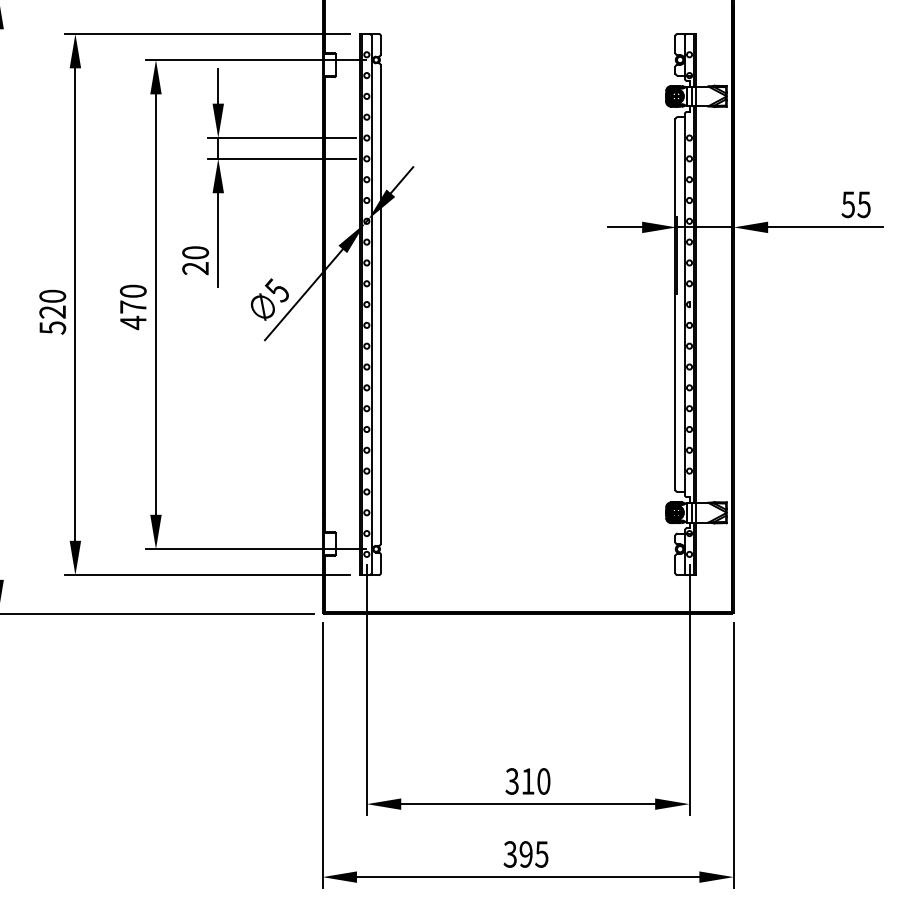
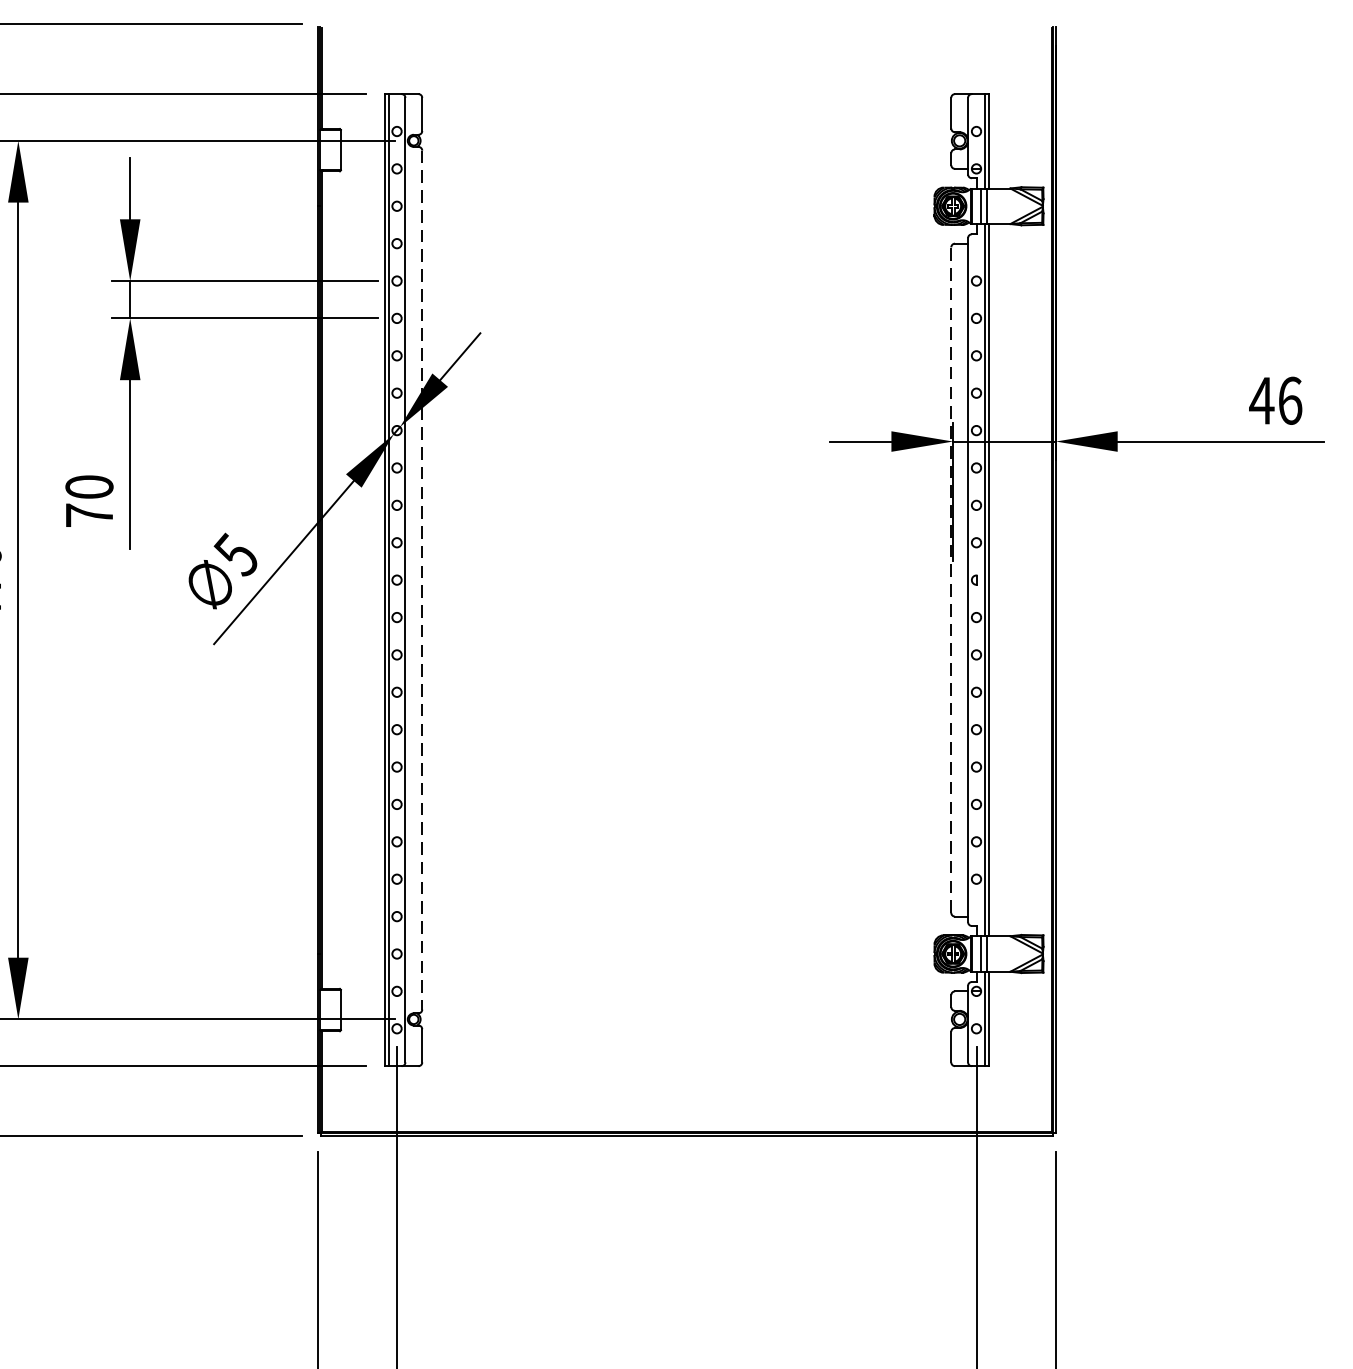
text: (855, 204) -> (1274, 400), 55 -> 46
text: (195, 268) -> (89, 515), 20 -> 70
line: (675, 304) -> (951, 579), solid -> dashed
line: (380, 305) -> (421, 581), solid -> dashed

